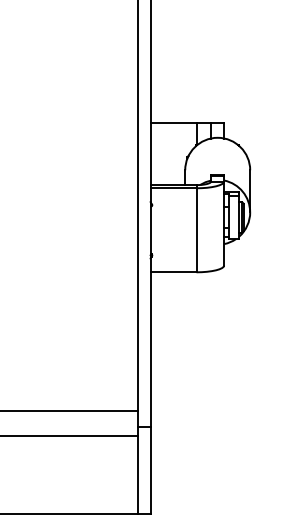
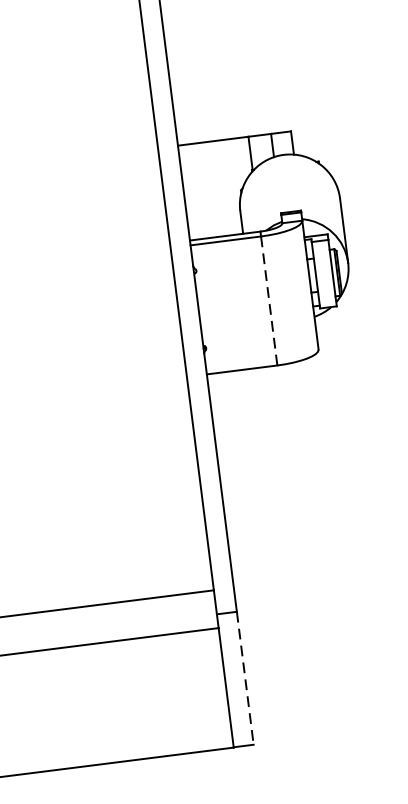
line: (196, 230) -> (269, 301), solid -> dashed
line: (150, 470) -> (245, 678), solid -> dashed

